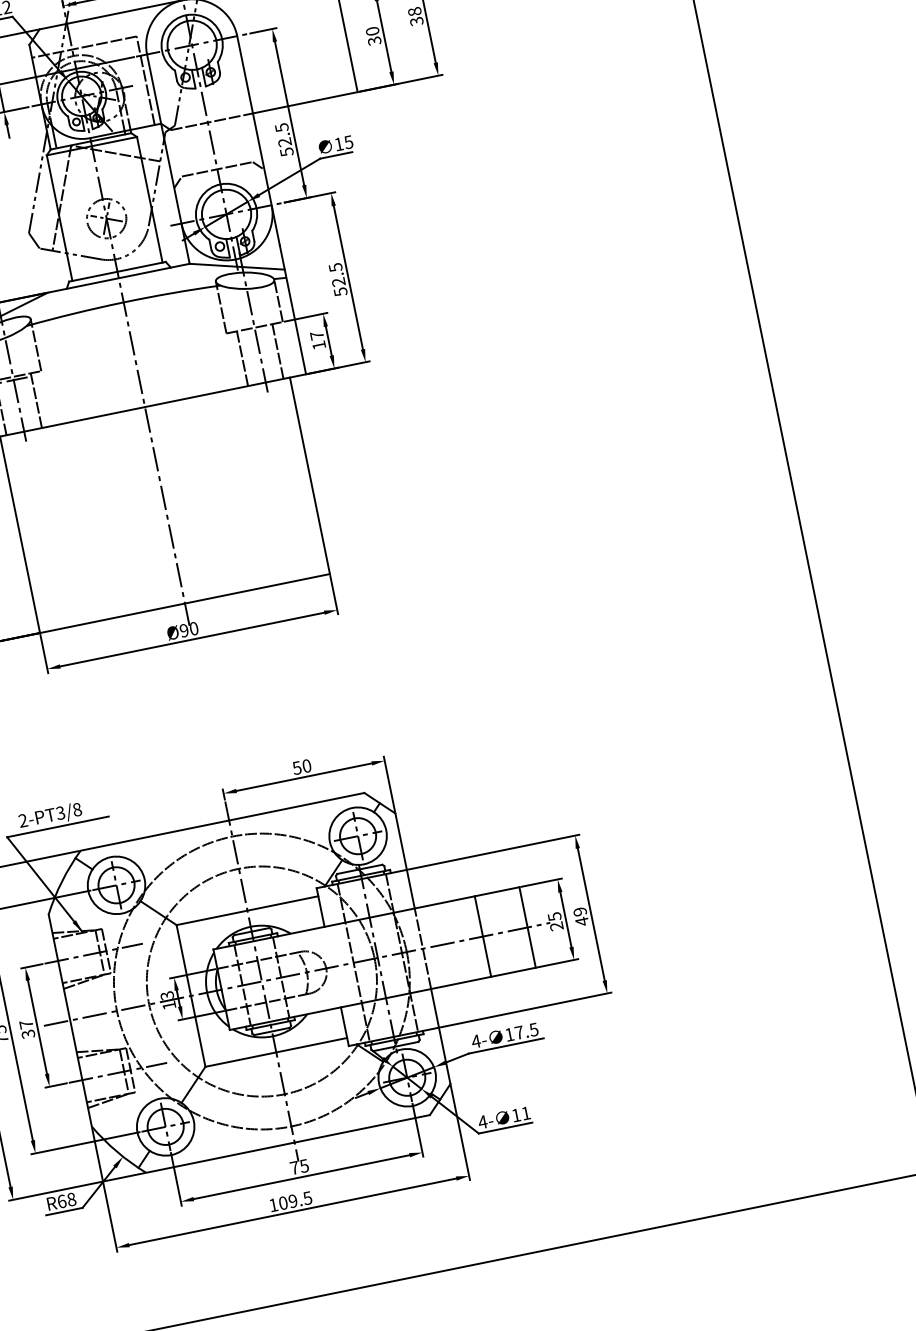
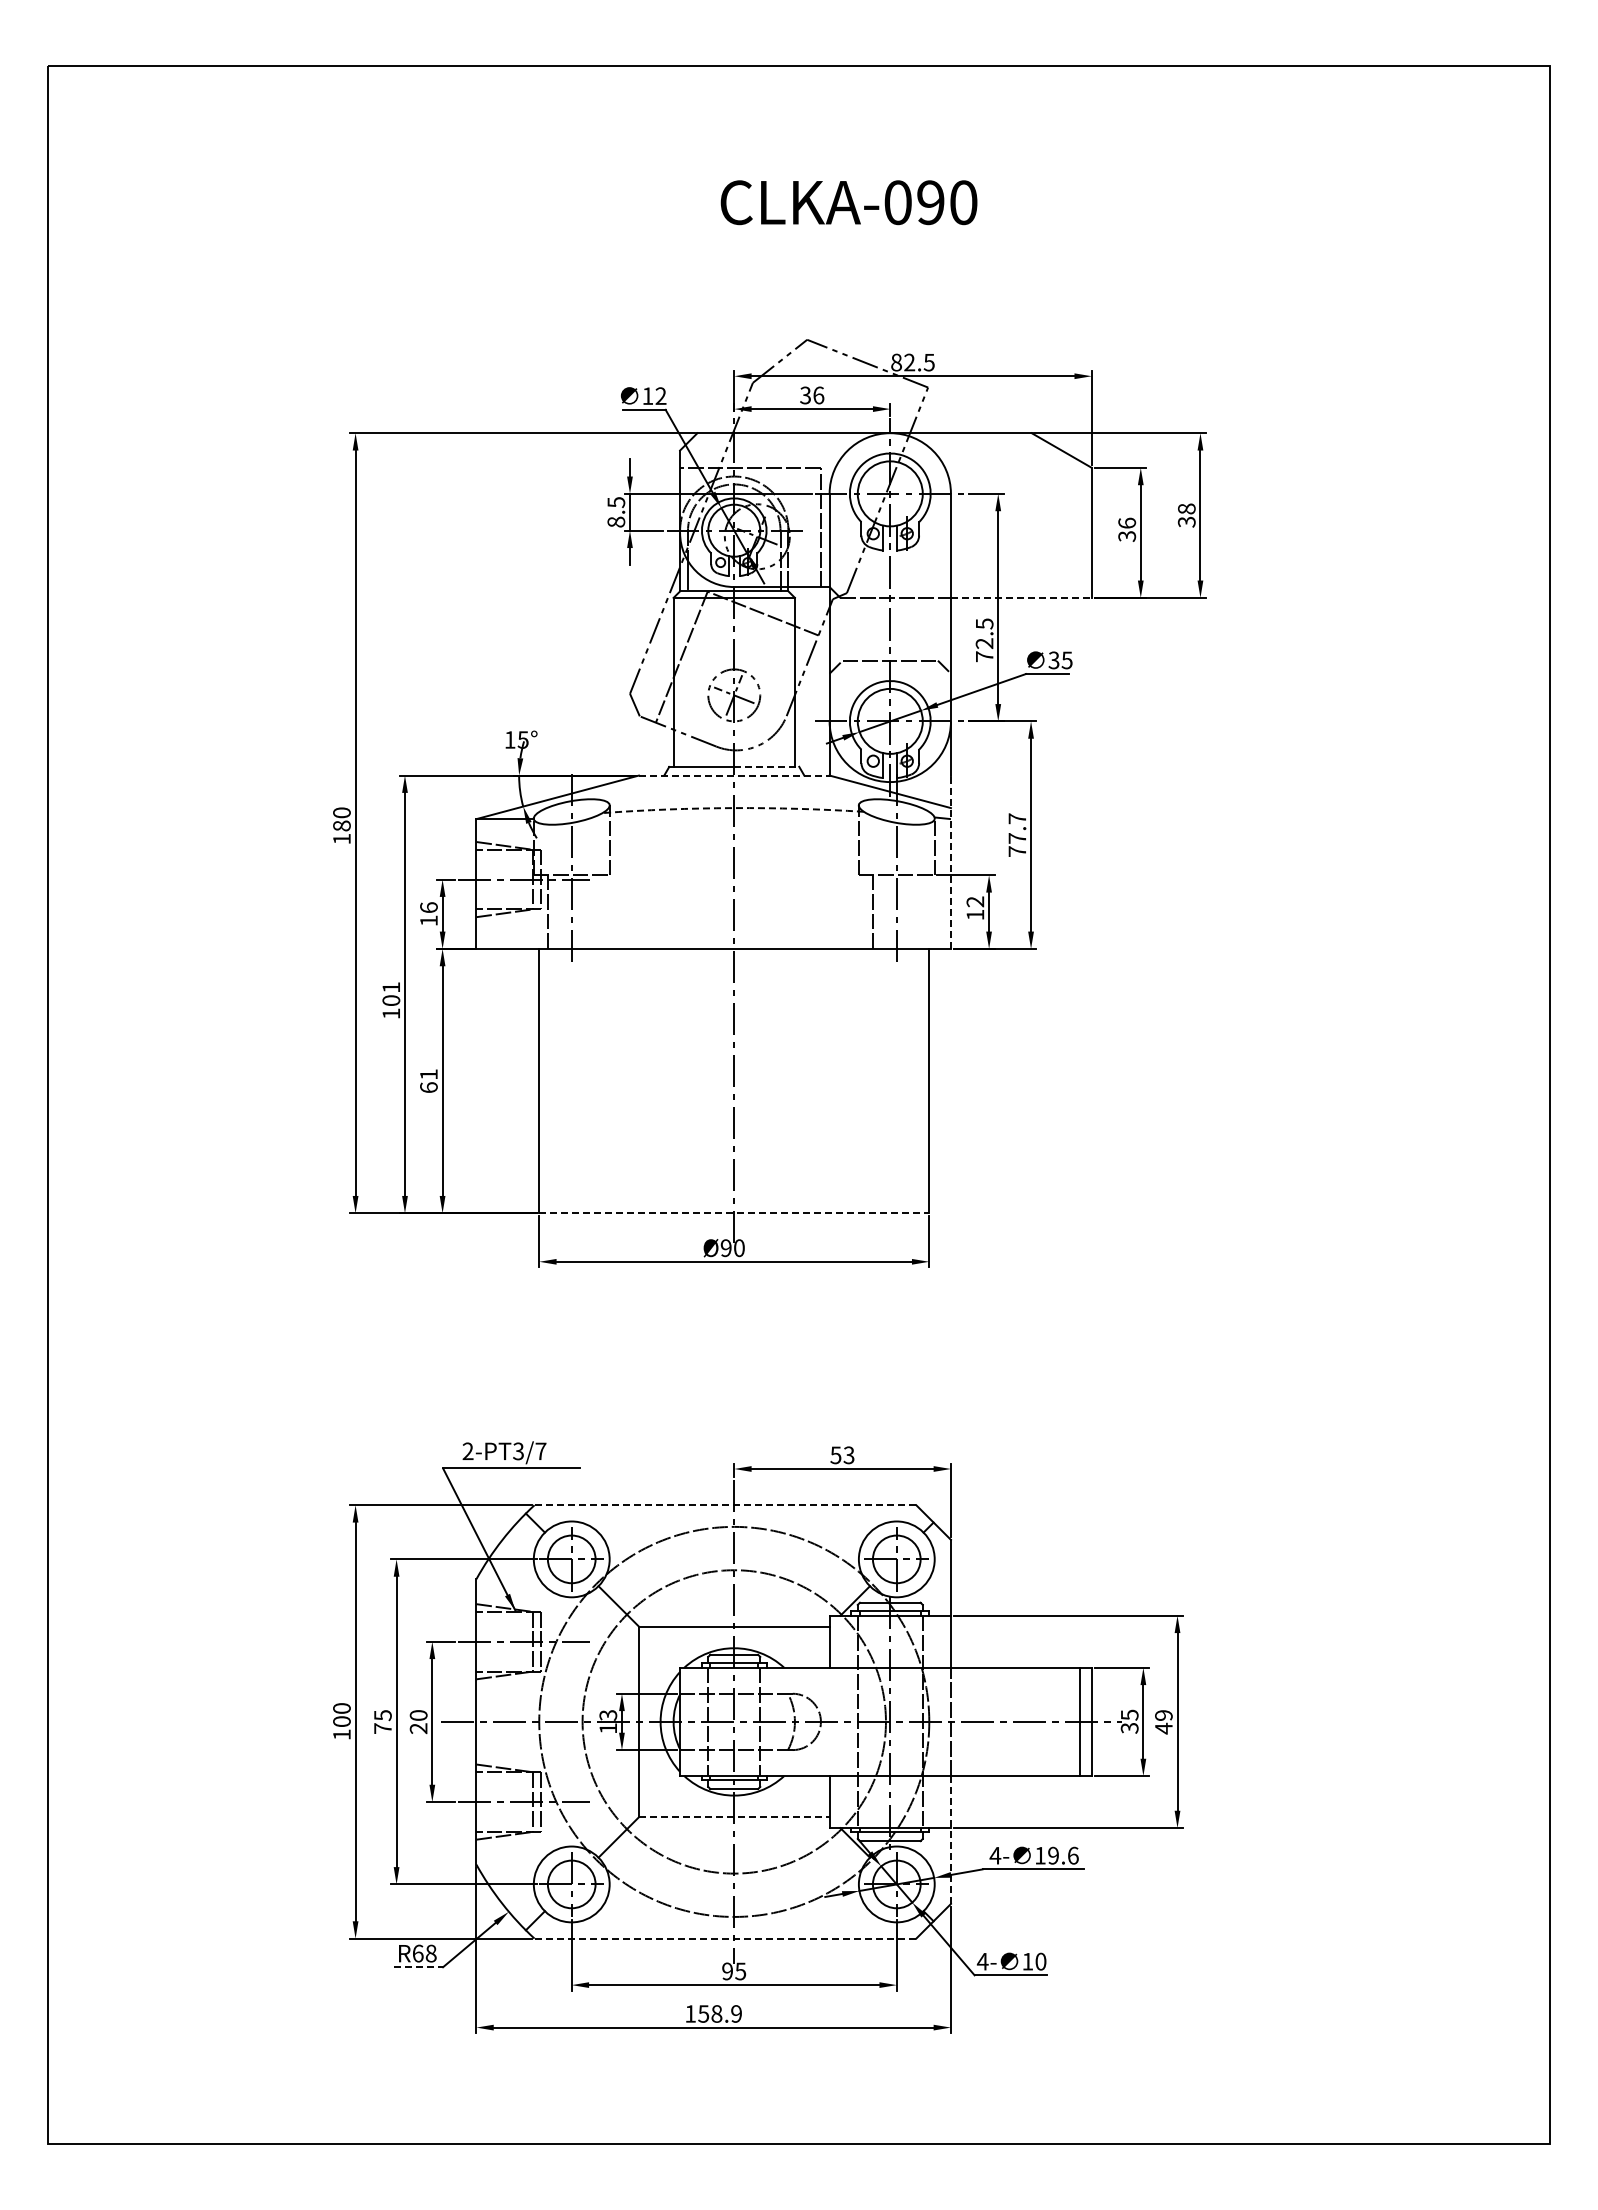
text: (372, 30) -> (1126, 522), 30 -> 36
line: (305, 102) -> (1021, 597), solid -> dashed
text: (338, 144) -> (1053, 660), 15 -> 35
text: (286, 151) -> (984, 656), 52.5 -> 72.5
line: (141, 266) -> (766, 766), solid -> dashed
line: (118, 278) -> (734, 775), solid -> dashed
text: (338, 279) -> (1017, 835), 52.5 -> 77.7
arc: (123, 302) -> (733, 808), solid -> dashed
line: (292, 310) -> (950, 862), solid -> dashed
text: (317, 335) -> (975, 901), 17 -> 12
line: (277, 351) -> (920, 911), removed
line: (36, 400) -> (595, 911), removed
line: (185, 603) -> (734, 1213), solid -> dashed
text: (306, 766) -> (848, 1455), 50 -> 53
text: (77, 809) -> (540, 1451), 2-PT3/8 -> 2-PT3/7
line: (222, 822) -> (725, 1505), solid -> dashed
text: (556, 925) -> (1129, 1727), 25 -> 35
line: (482, 936) -> (1079, 1721), moved
text: (27, 1029) -> (418, 1722), 37 -> 20
text: (526, 1031) -> (1063, 1855), 17.5 -> 19.6
line: (440, 1036) -> (950, 1840), solid -> dashed
line: (276, 1052) -> (734, 1817), solid -> dashed
text: (525, 1113) -> (1040, 1961), 11 -> 10
line: (288, 1143) -> (725, 1938), solid -> dashed
text: (294, 1168) -> (727, 1971), 75 -> 95
text: (295, 1200) -> (719, 2013), 109.5 -> 158.9
line: (65, 1211) -> (419, 1967), solid -> dashed

